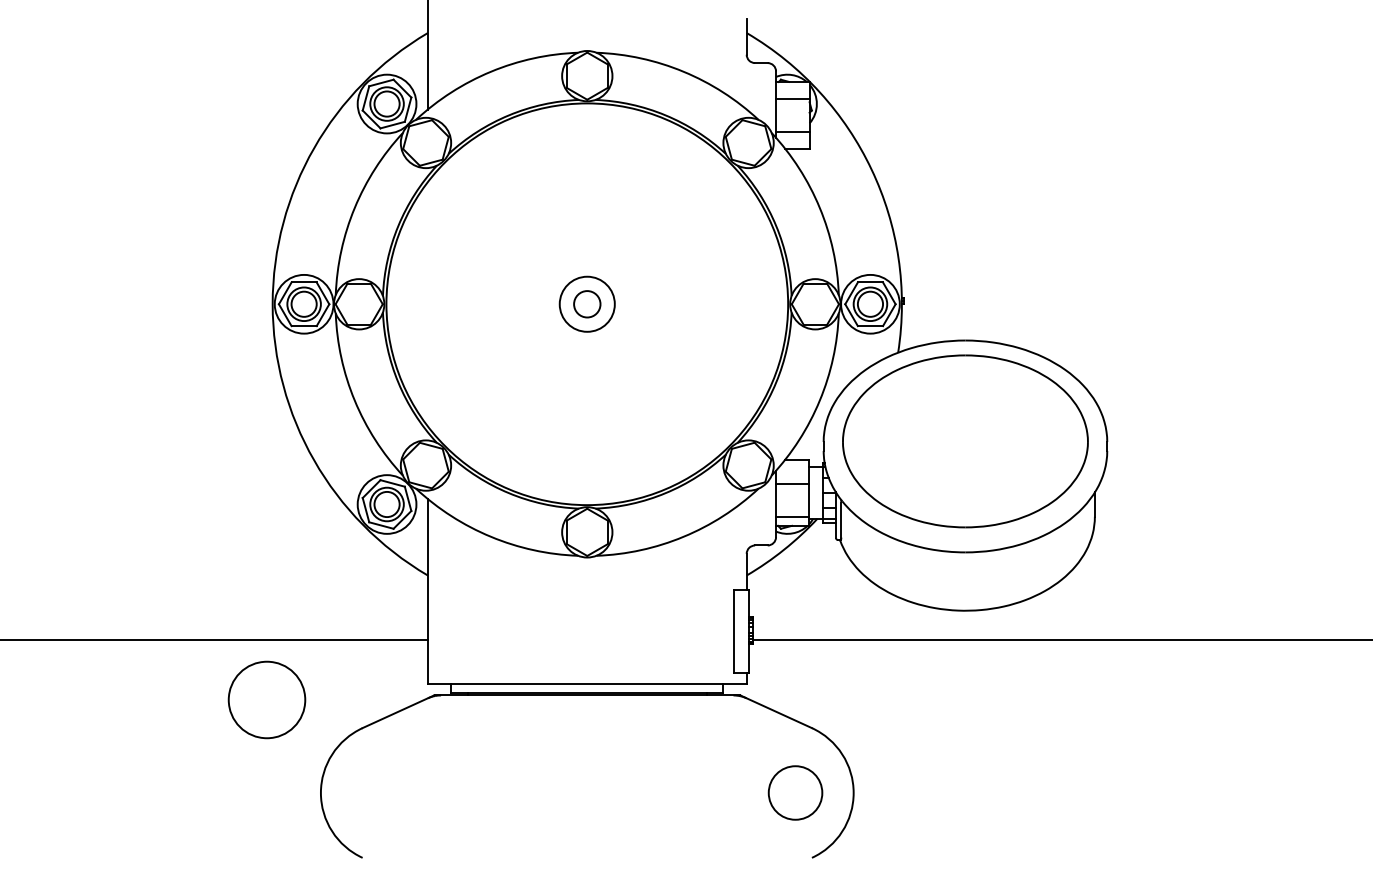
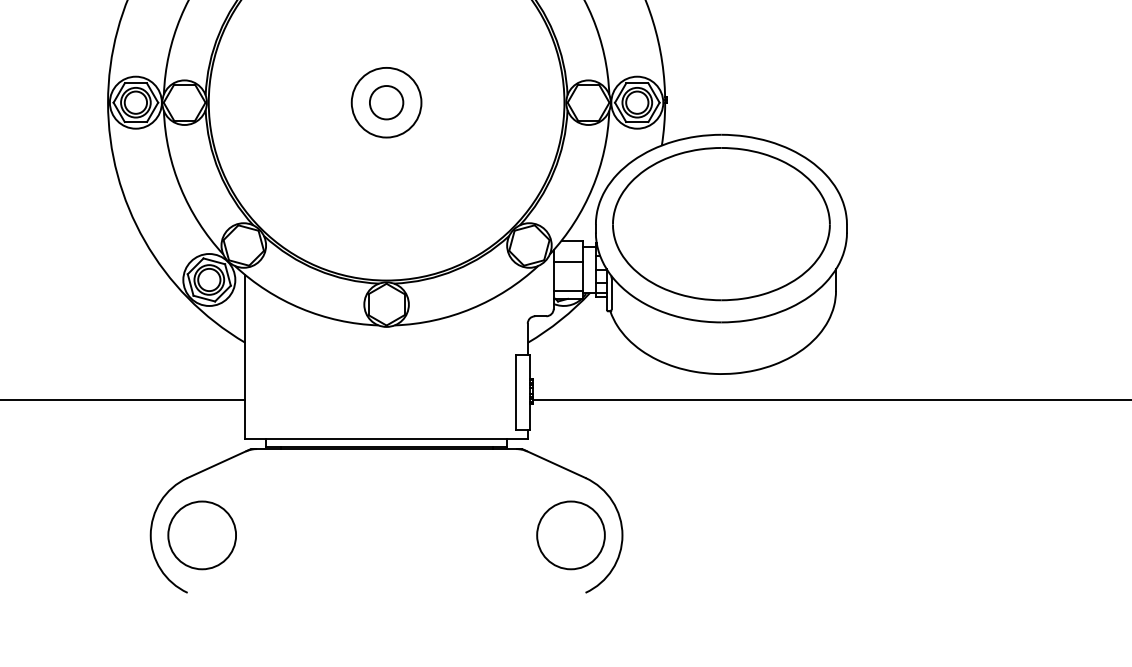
circle: (586, 303) -> (385, 102), size x1.43
circle: (587, 304) -> (386, 102), size x1.43
circle: (266, 699) -> (201, 534), moved
circle: (795, 792) -> (570, 534), size x1.43

